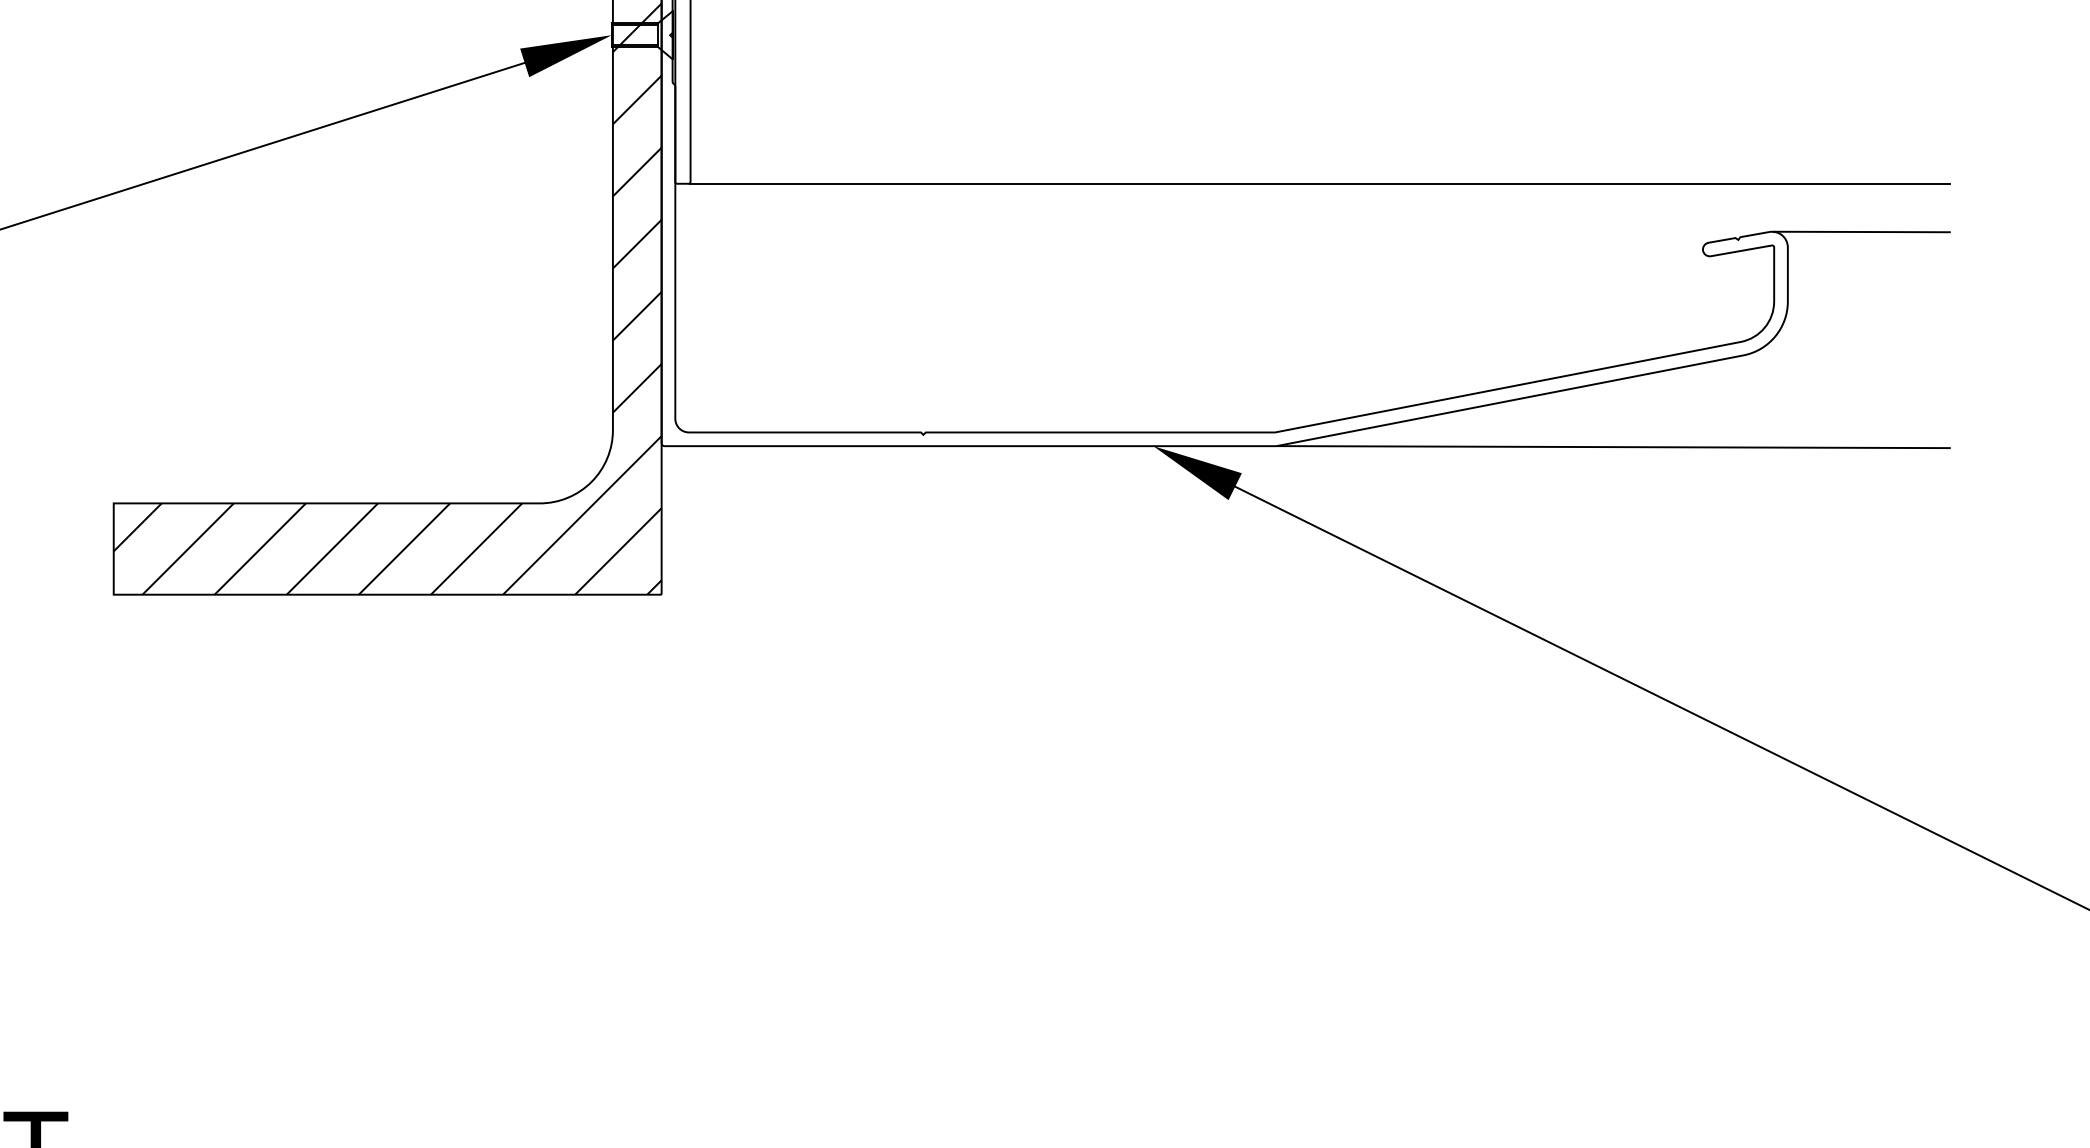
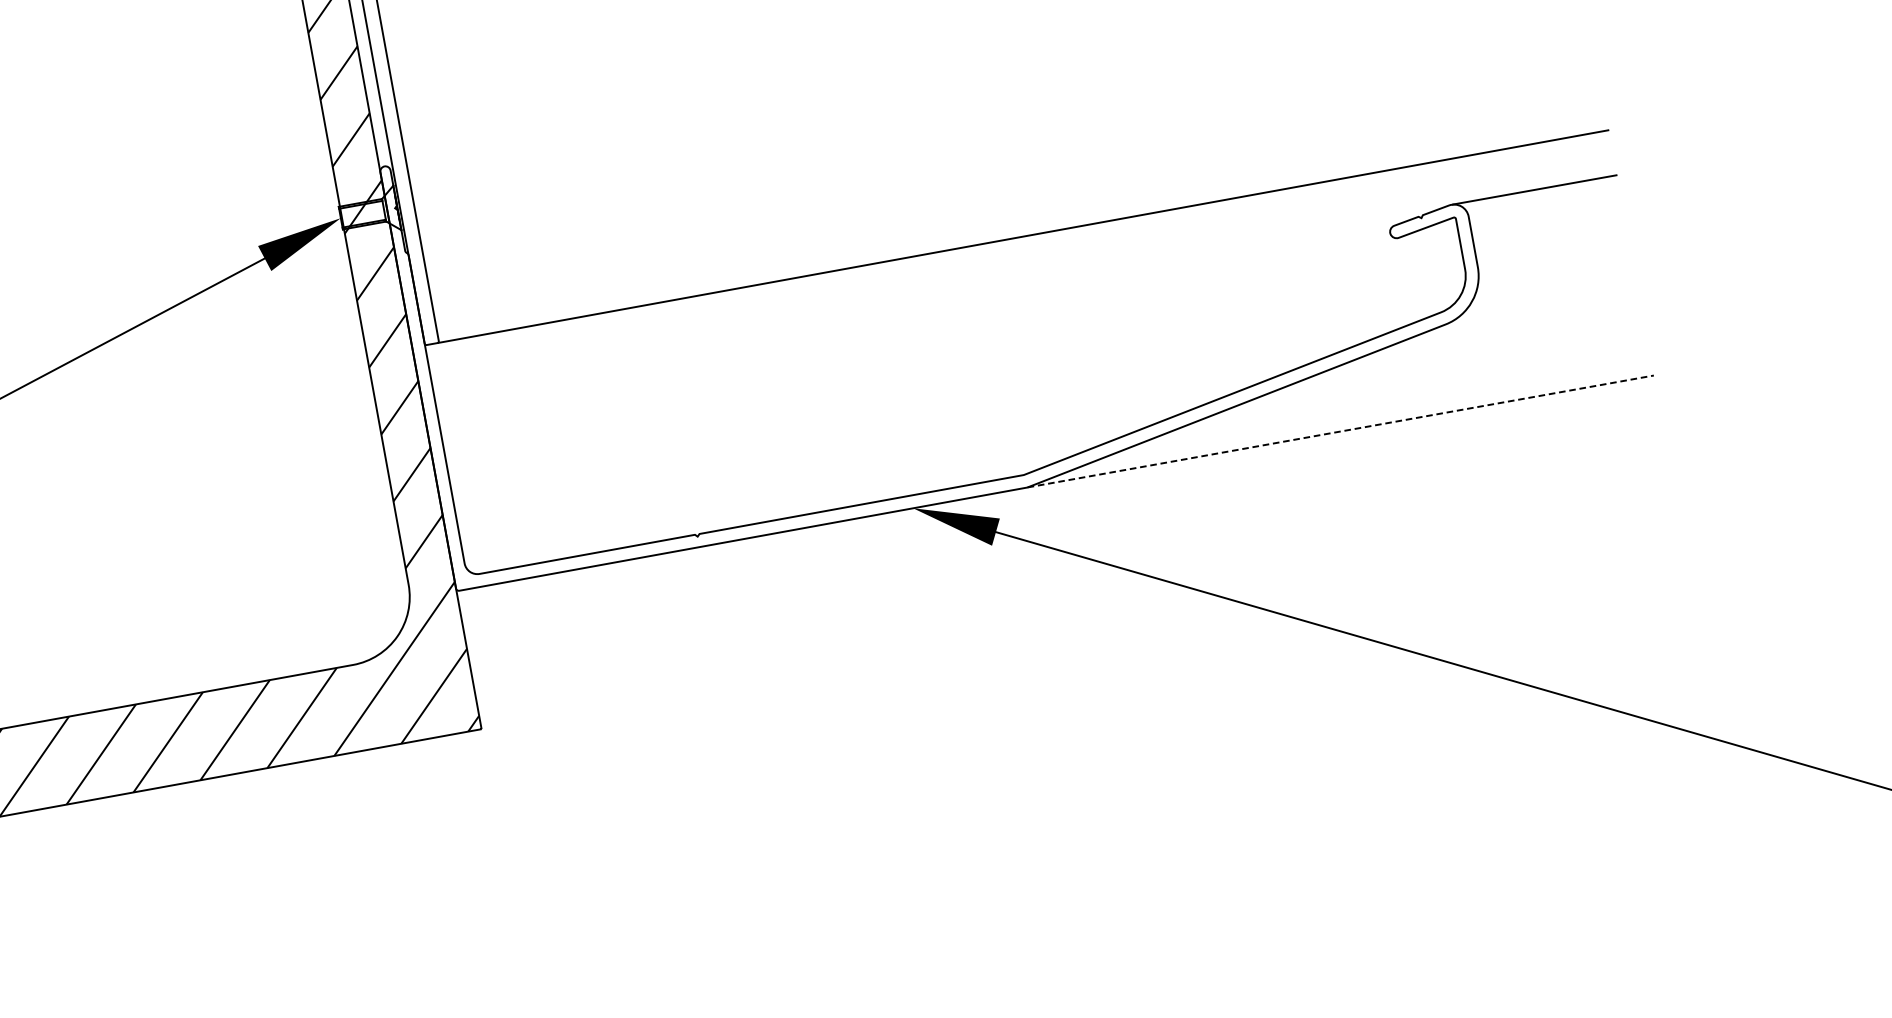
line: (1614, 447) -> (1341, 431), solid -> dashed

